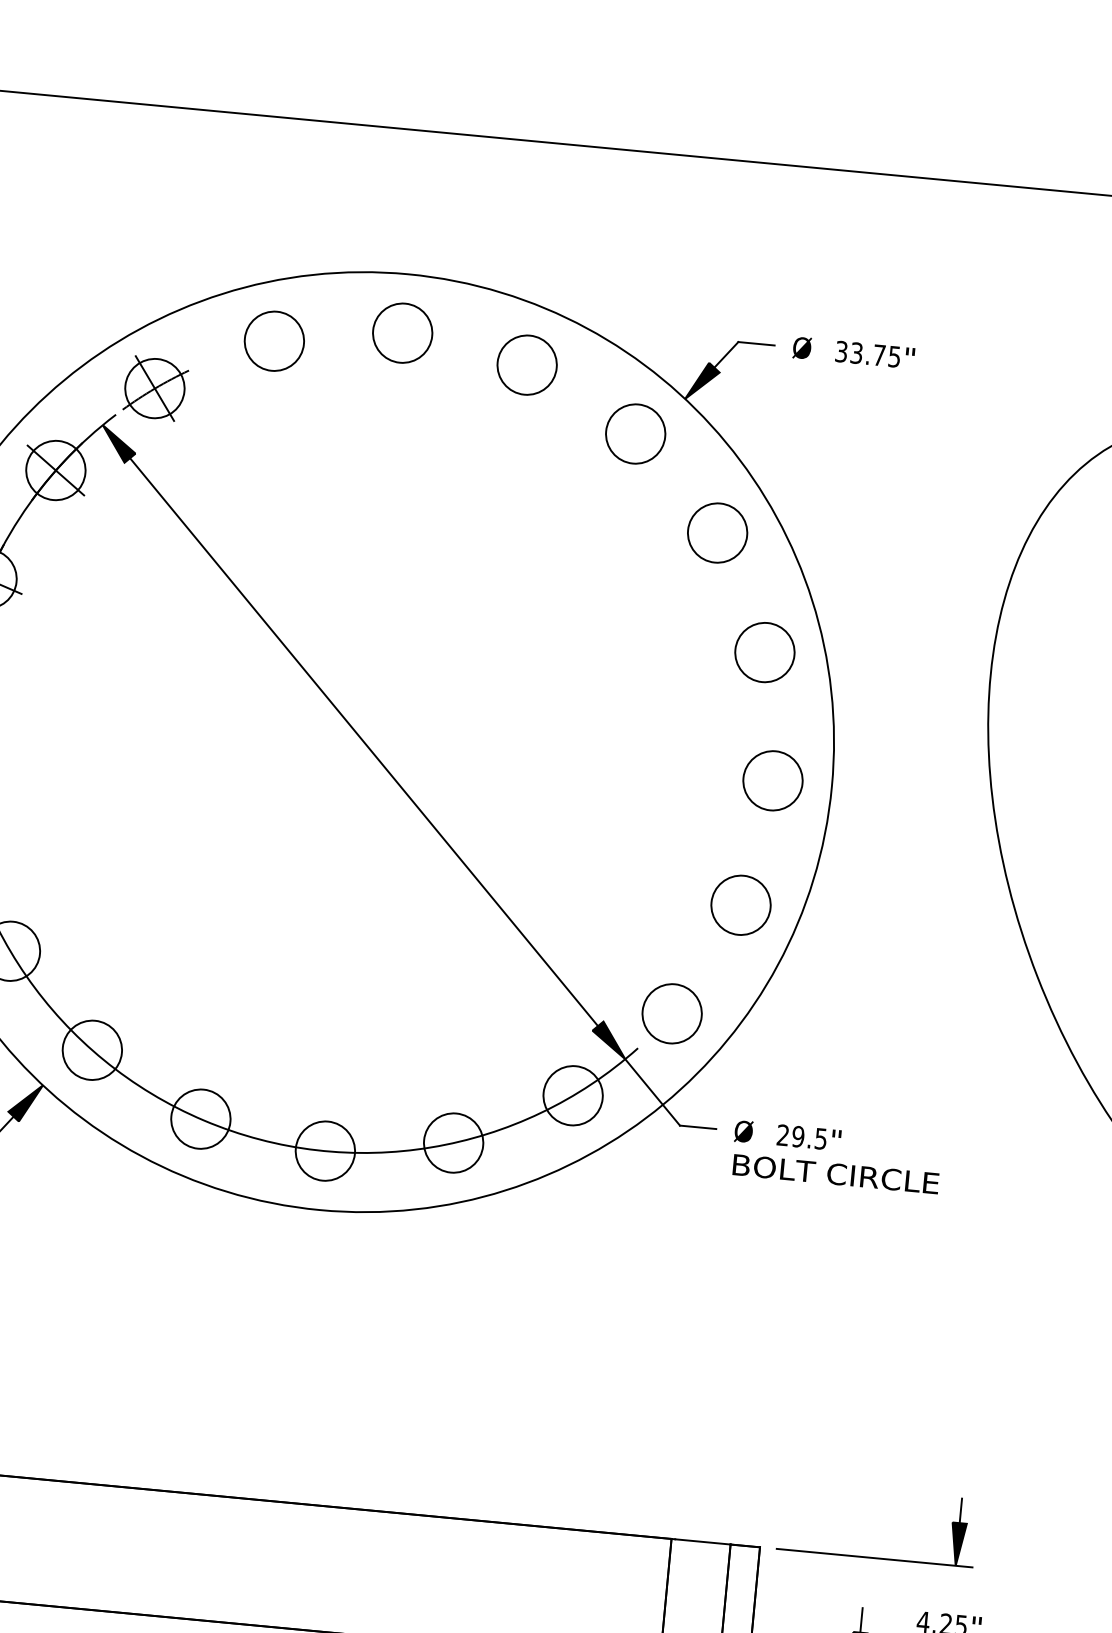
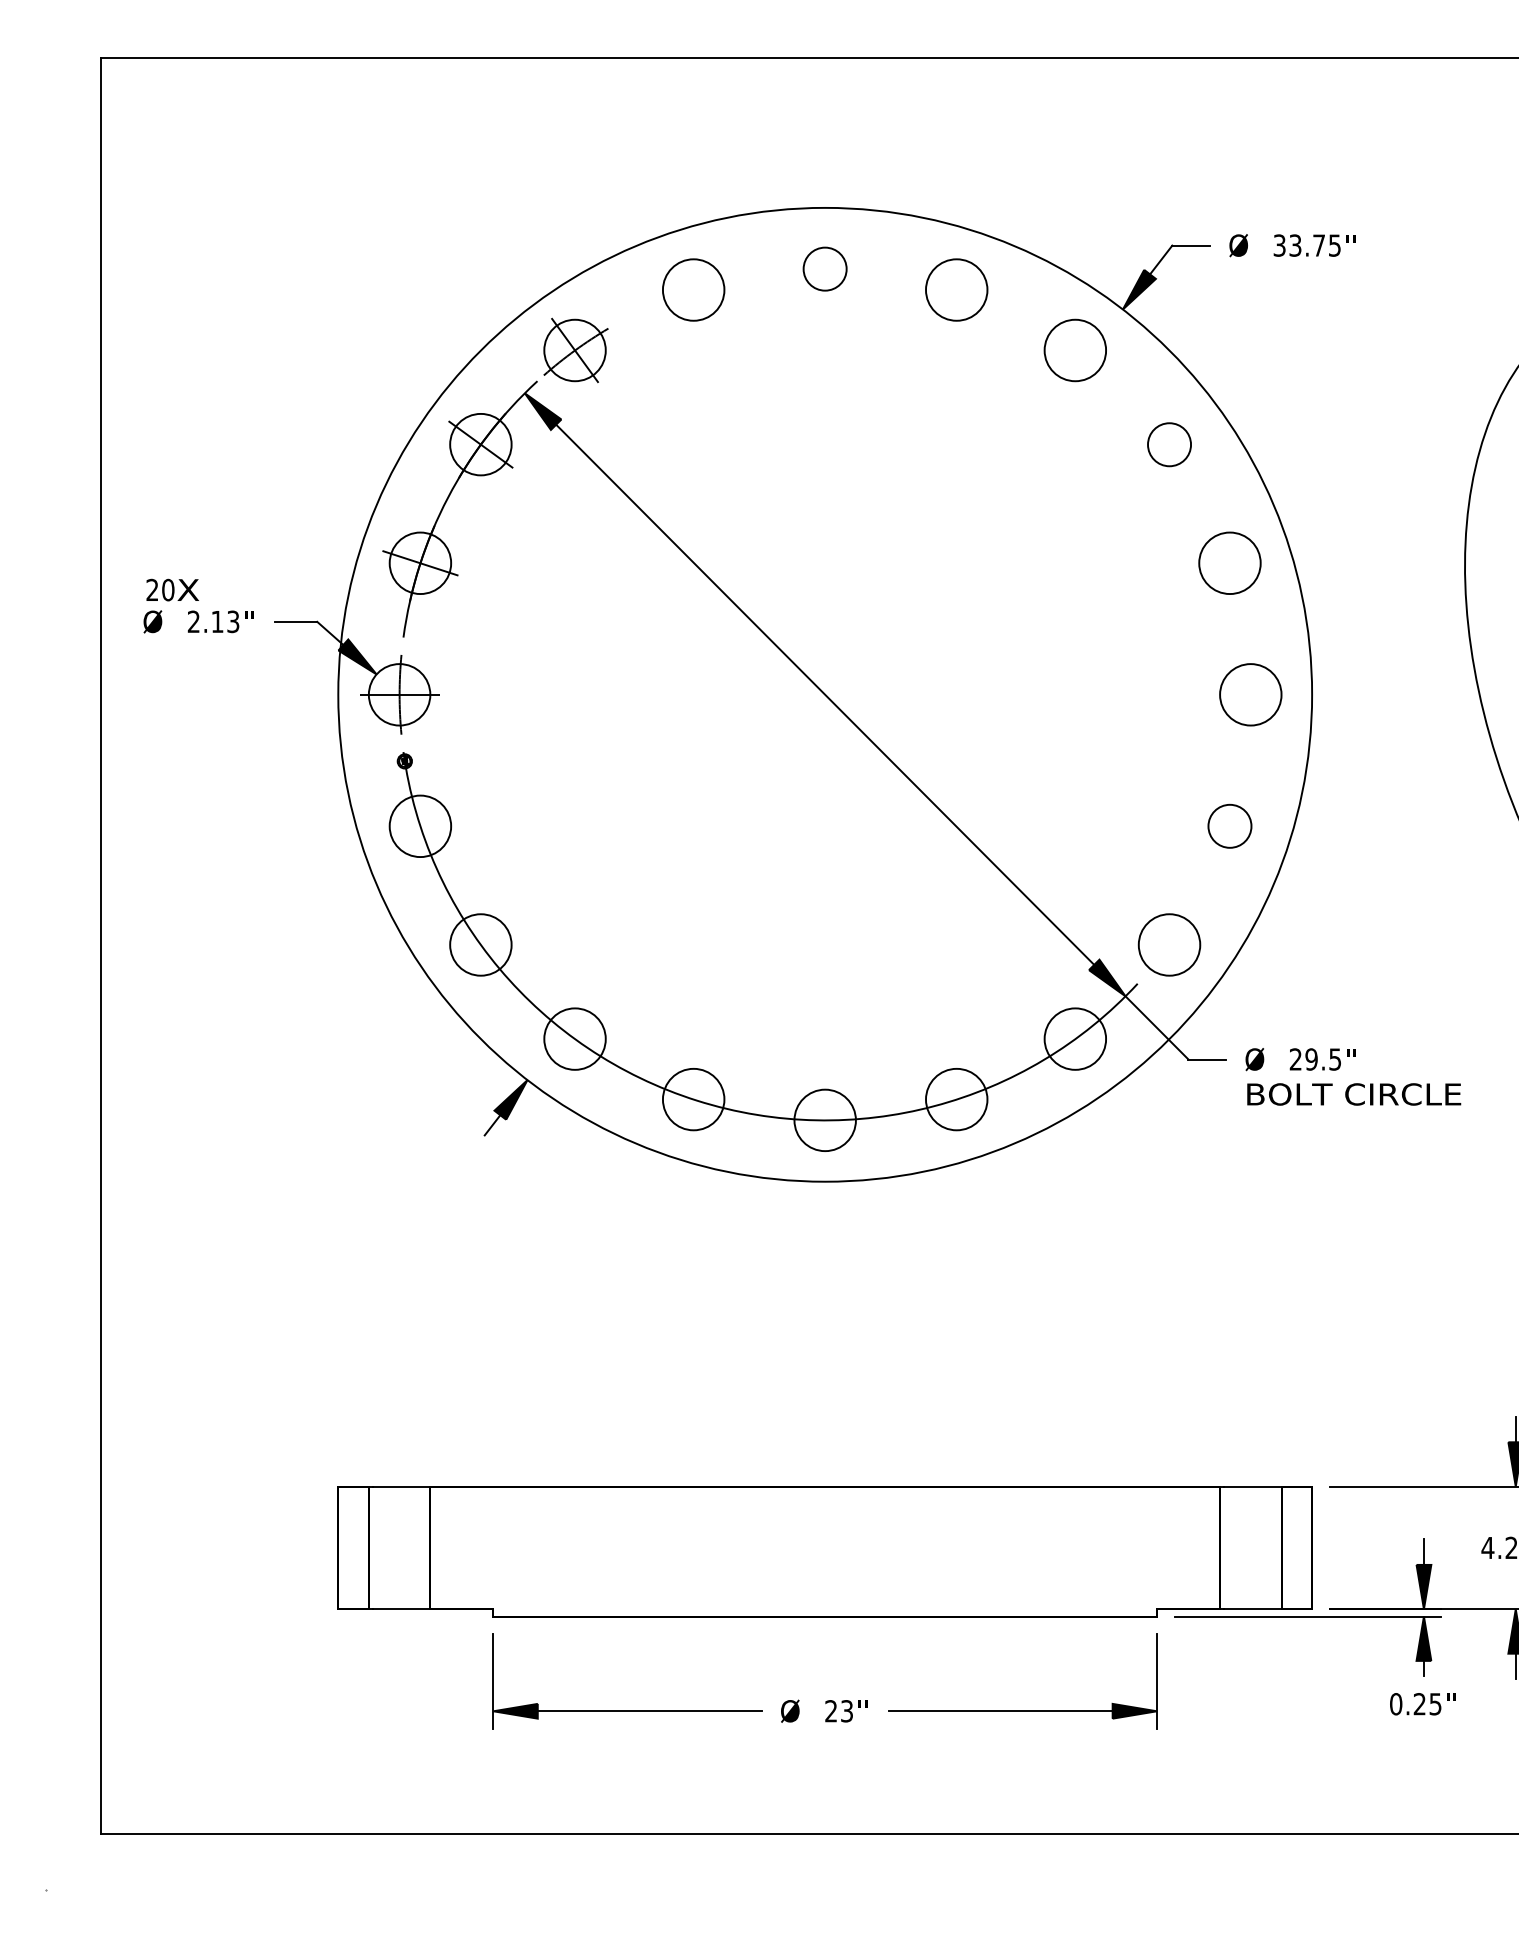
circle: (402, 332) -> (824, 268), size x0.7
circle: (717, 532) -> (1169, 444), size x0.7
circle: (740, 905) -> (1229, 826), size x0.7

